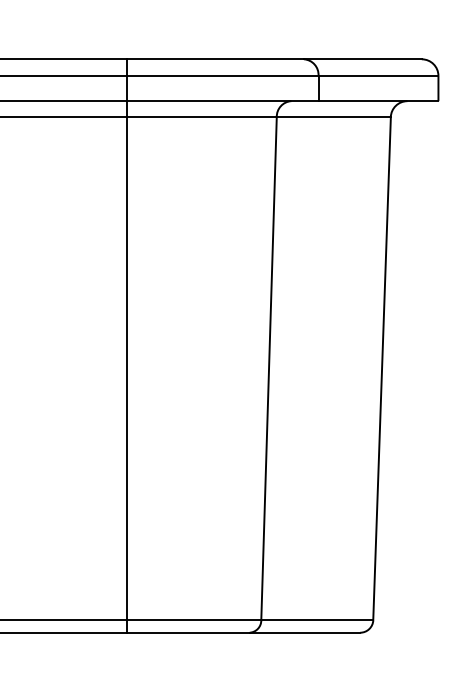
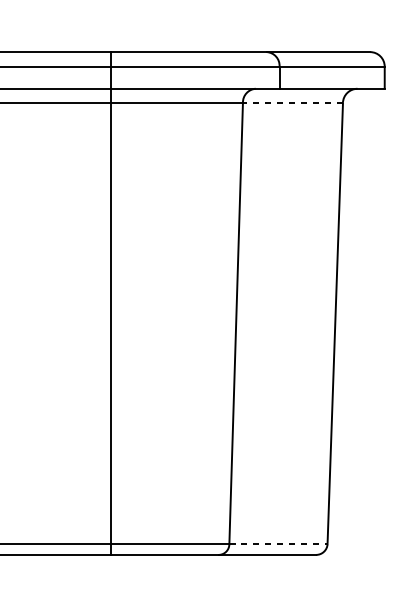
line: (333, 117) -> (292, 103), solid -> dashed
line: (317, 620) -> (278, 544), solid -> dashed

